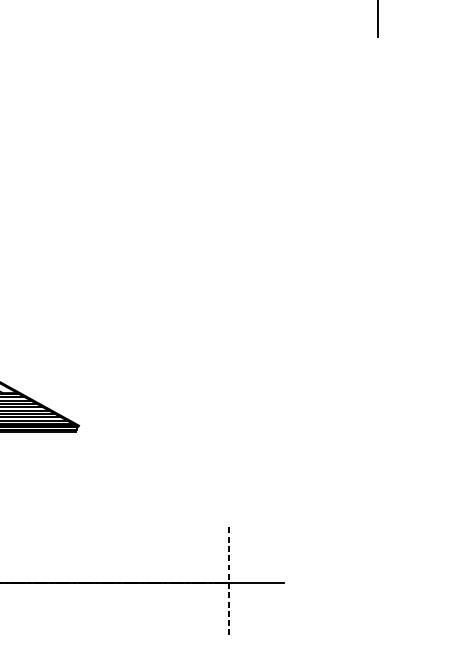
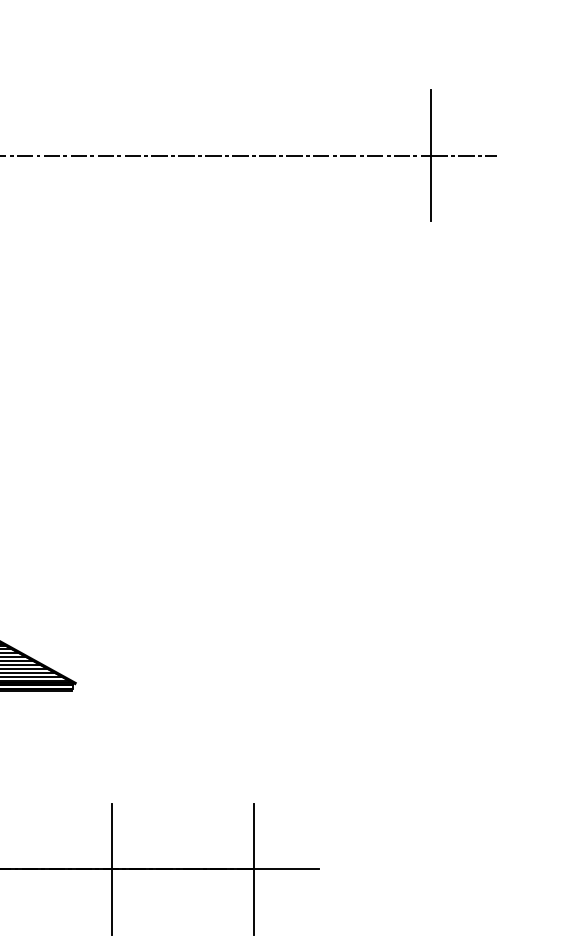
line: (109, 582) -> (112, 869), added
line: (228, 582) -> (253, 869), dashed -> solid

